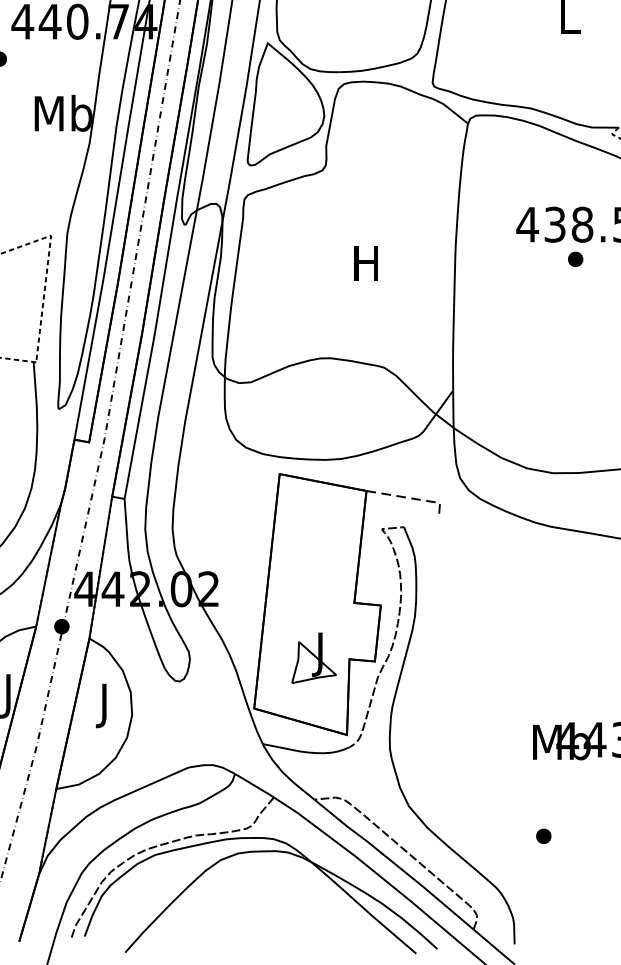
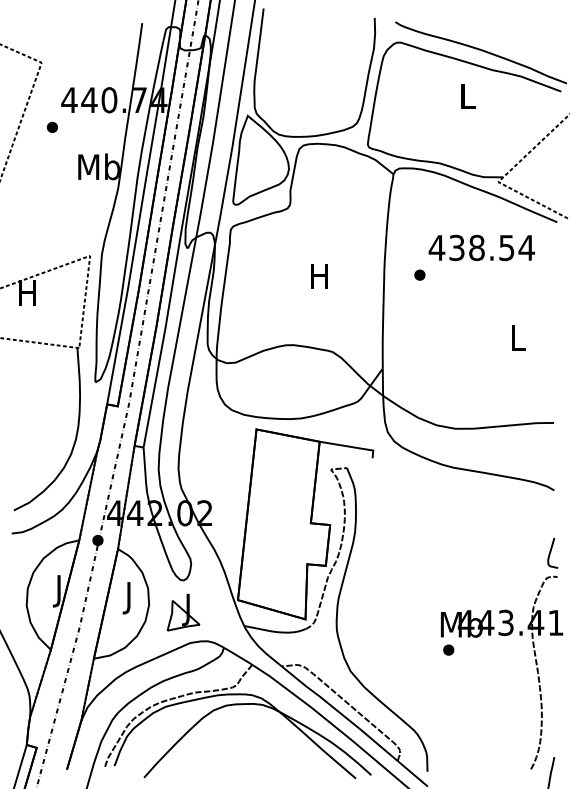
part: (575, 258) -> (419, 274), moved
line: (408, 497) -> (350, 446), dashed -> solid
part: (314, 658) -> (183, 612), moved
part: (543, 835) -> (448, 649), moved

